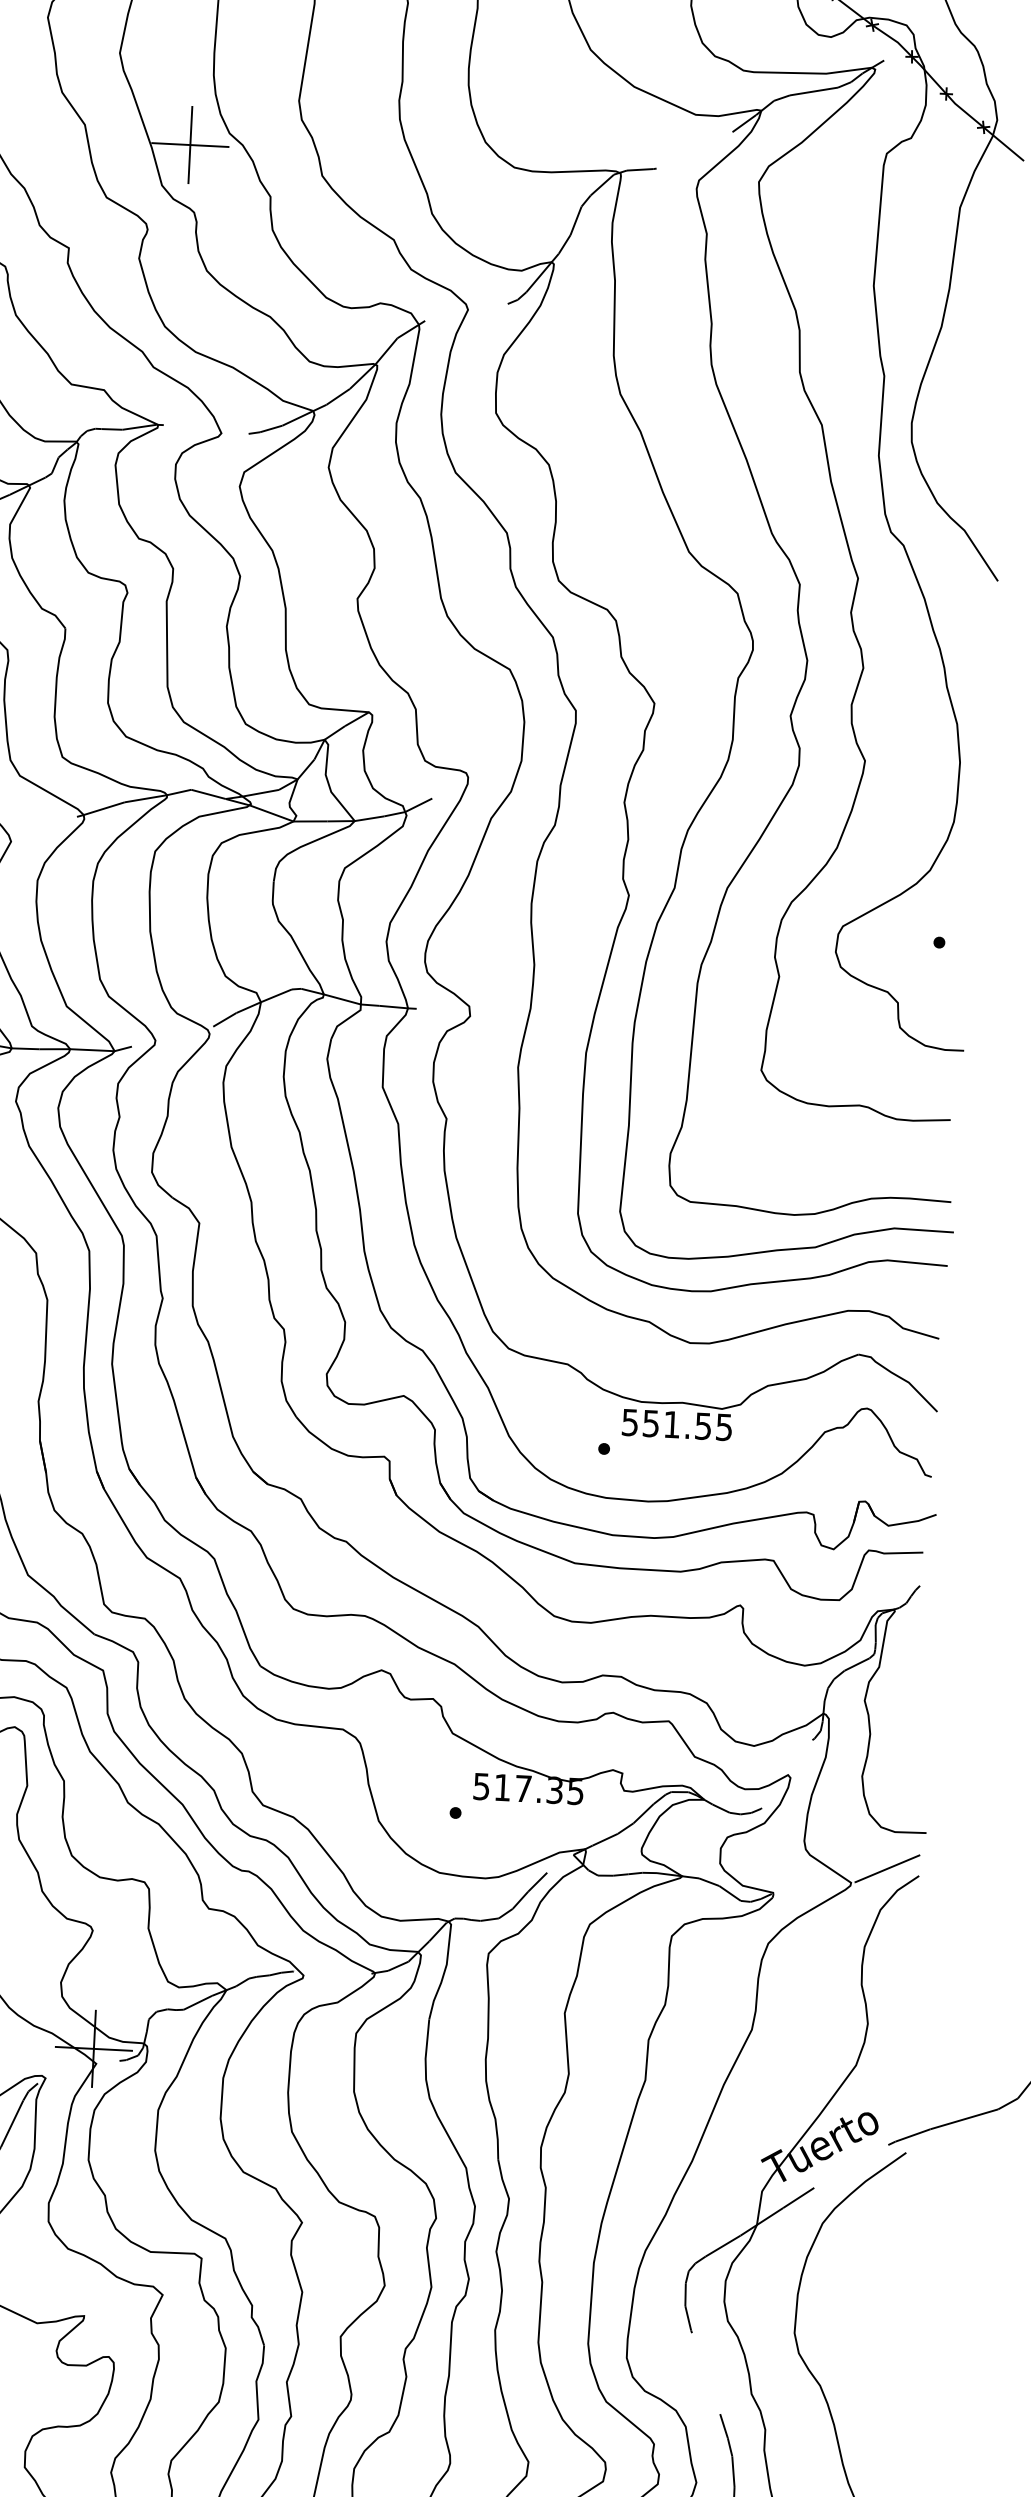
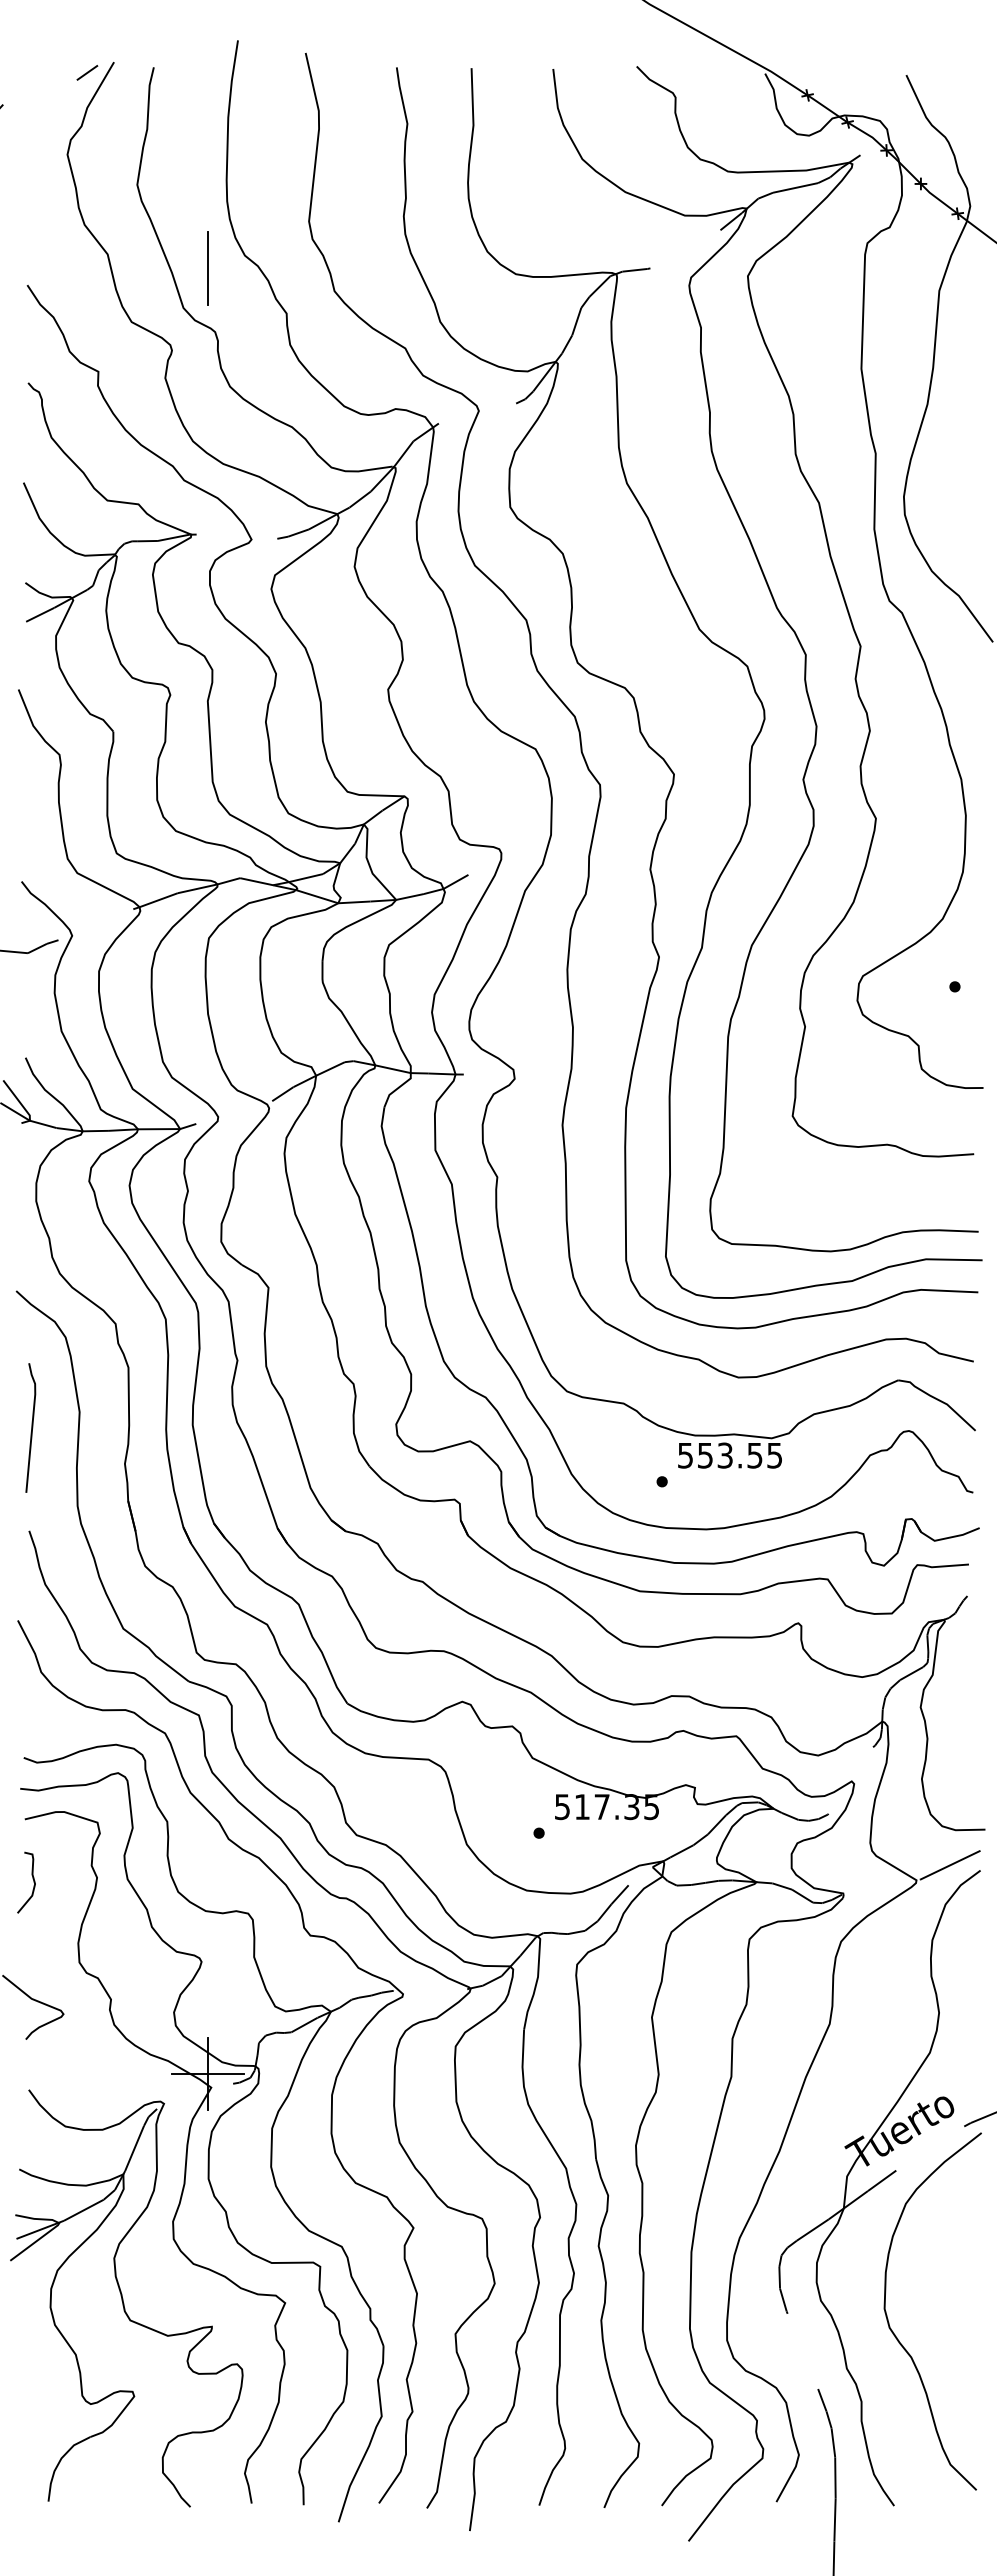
line: (190, 145) -> (208, 268), removed
text: (671, 1424) -> (724, 1455), 551.55 -> 553.55

